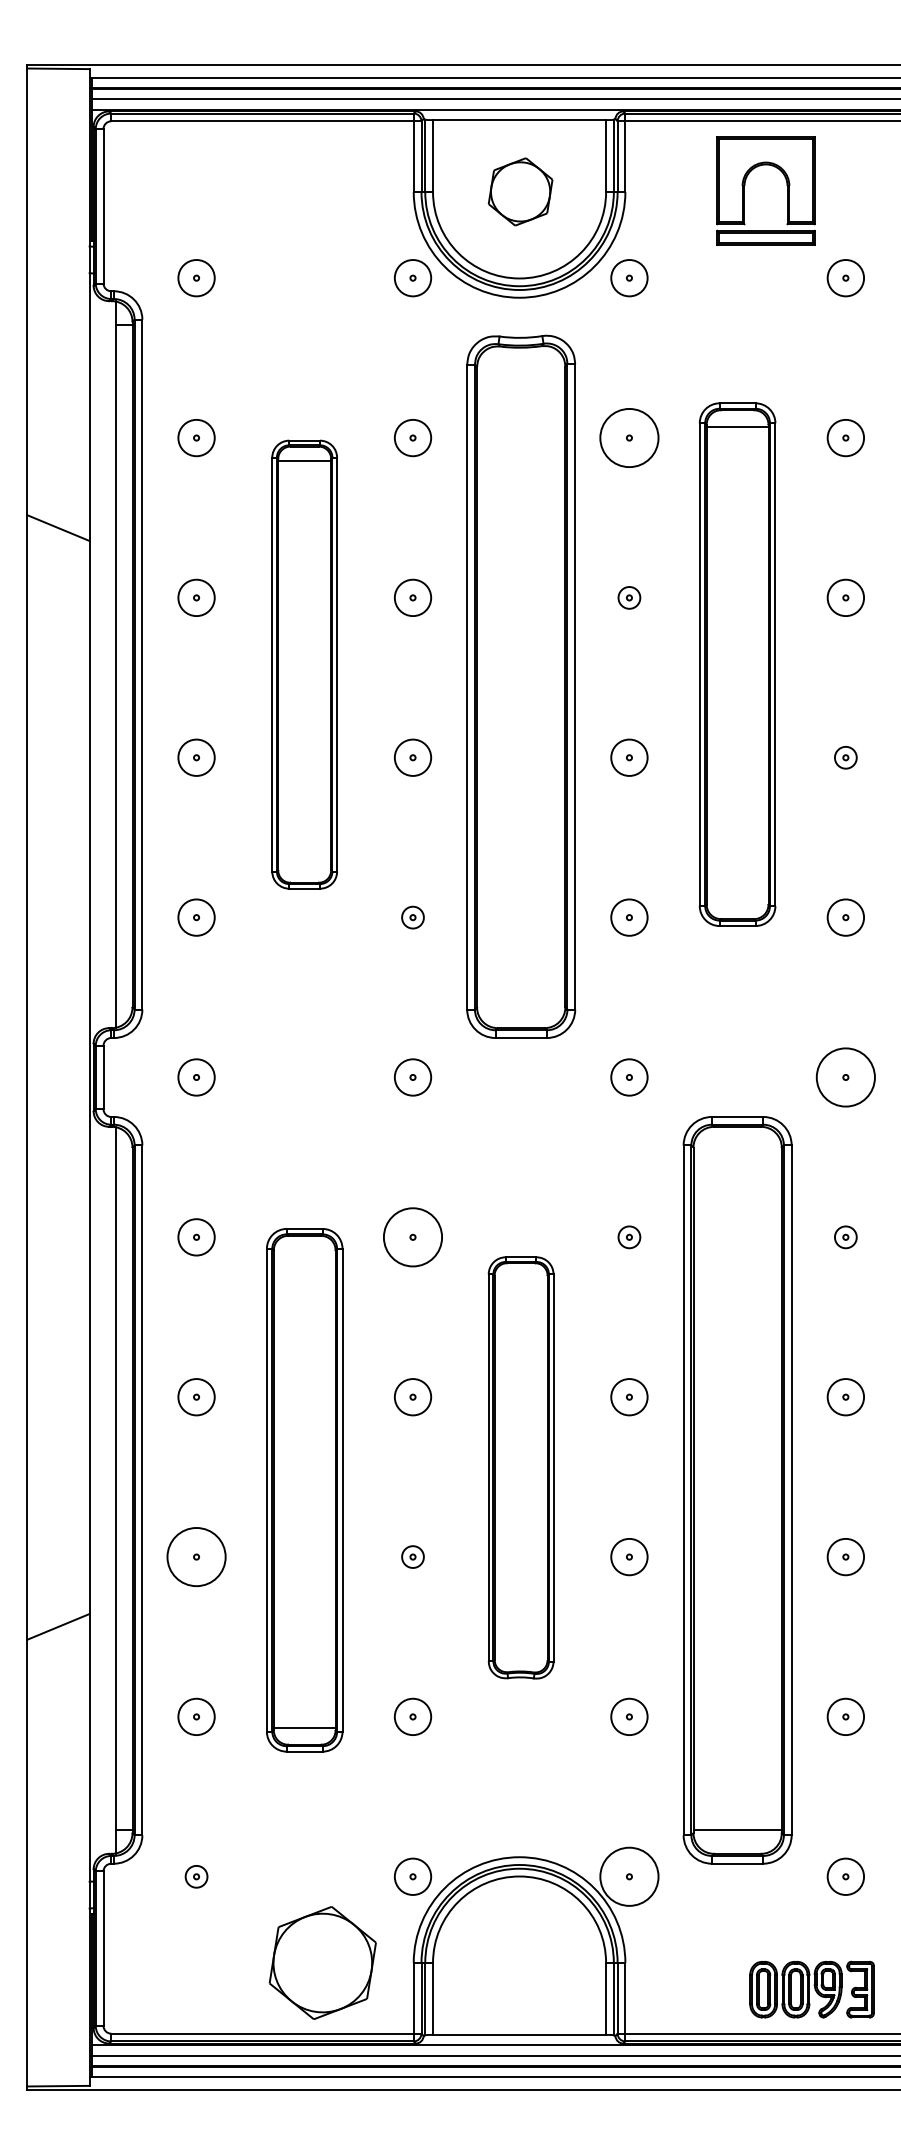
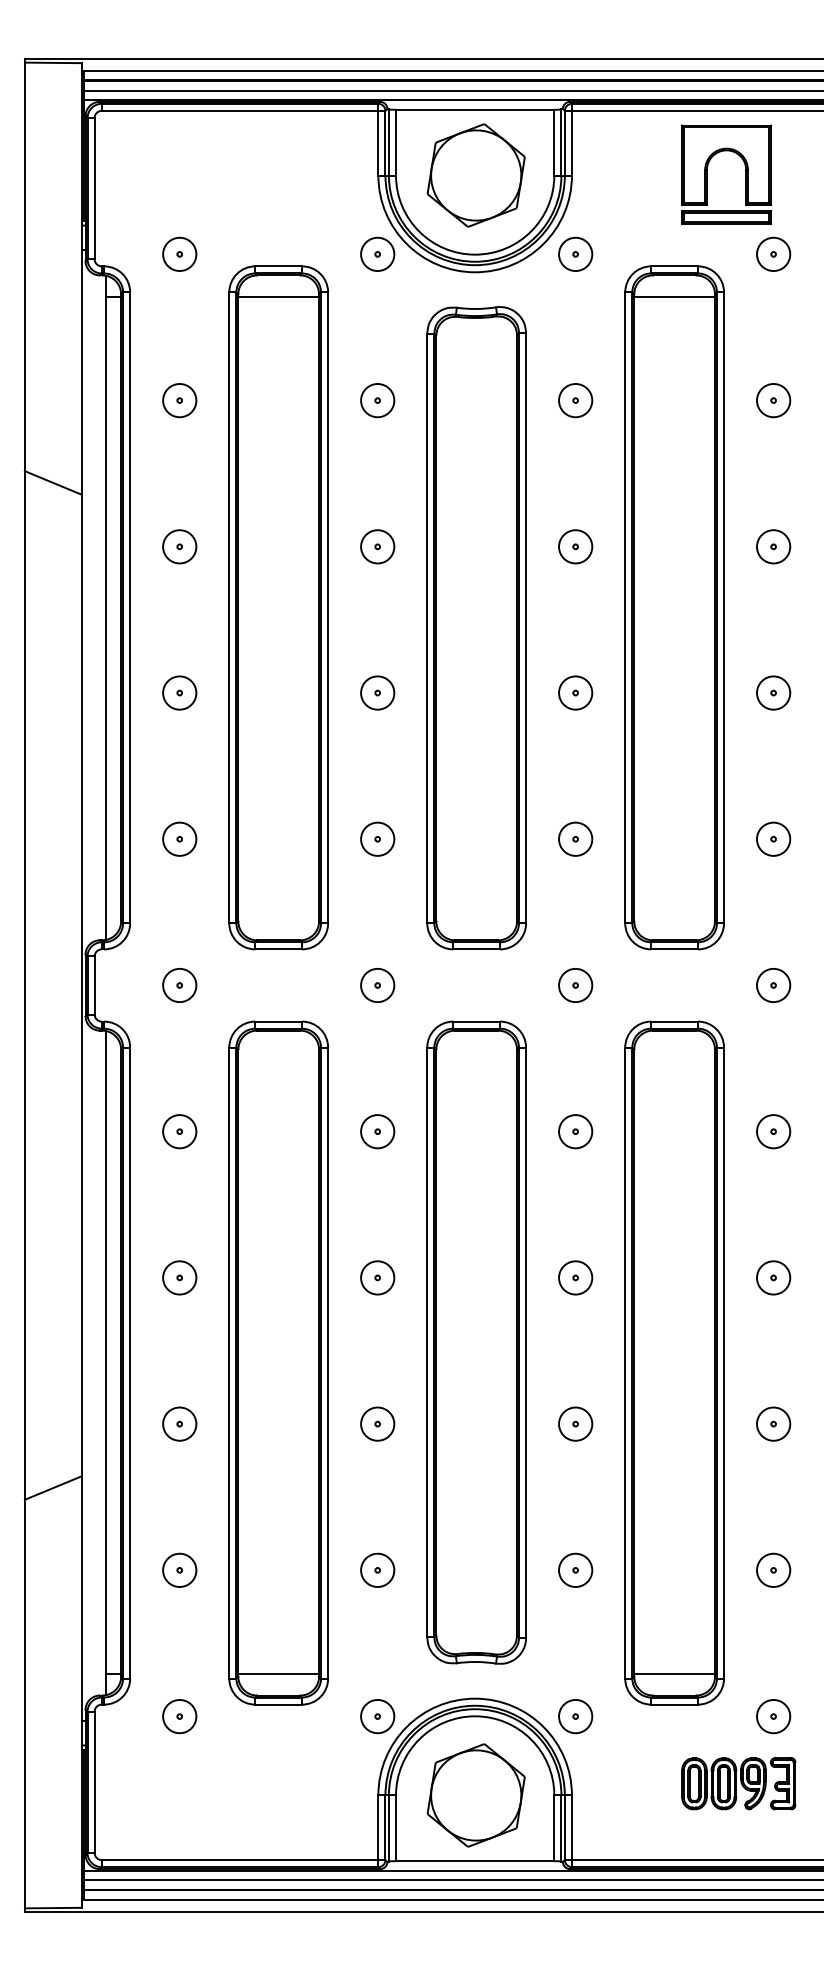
part: (745, 190) -> (707, 174), moved
part: (519, 191) -> (475, 175), size x1.67
circle: (629, 437) -> (575, 400), size x0.62
circle: (629, 597) -> (575, 546), size x1.67
part: (304, 664) -> (278, 607), size x1.67
part: (737, 664) -> (674, 607), size x1.43
circle: (845, 757) -> (773, 692), size x1.67
circle: (412, 916) -> (377, 838), size x1.67
circle: (845, 1077) -> (773, 985), size x0.62
circle: (412, 1237) -> (377, 1131), size x0.62
circle: (629, 1237) -> (575, 1131), size x1.67
circle: (845, 1237) -> (773, 1131), size x1.67
part: (521, 1467) -> (476, 1342), size x1.67
part: (304, 1489) -> (278, 1362), size x1.43
circle: (196, 1556) -> (179, 1423), size x0.62
circle: (412, 1556) -> (377, 1423), size x1.67
circle: (196, 1876) -> (179, 1716), size x1.67
circle: (629, 1876) -> (575, 1716), size x0.62
part: (322, 1963) -> (475, 1795), moved
part: (811, 1989) -> (738, 1783), moved

